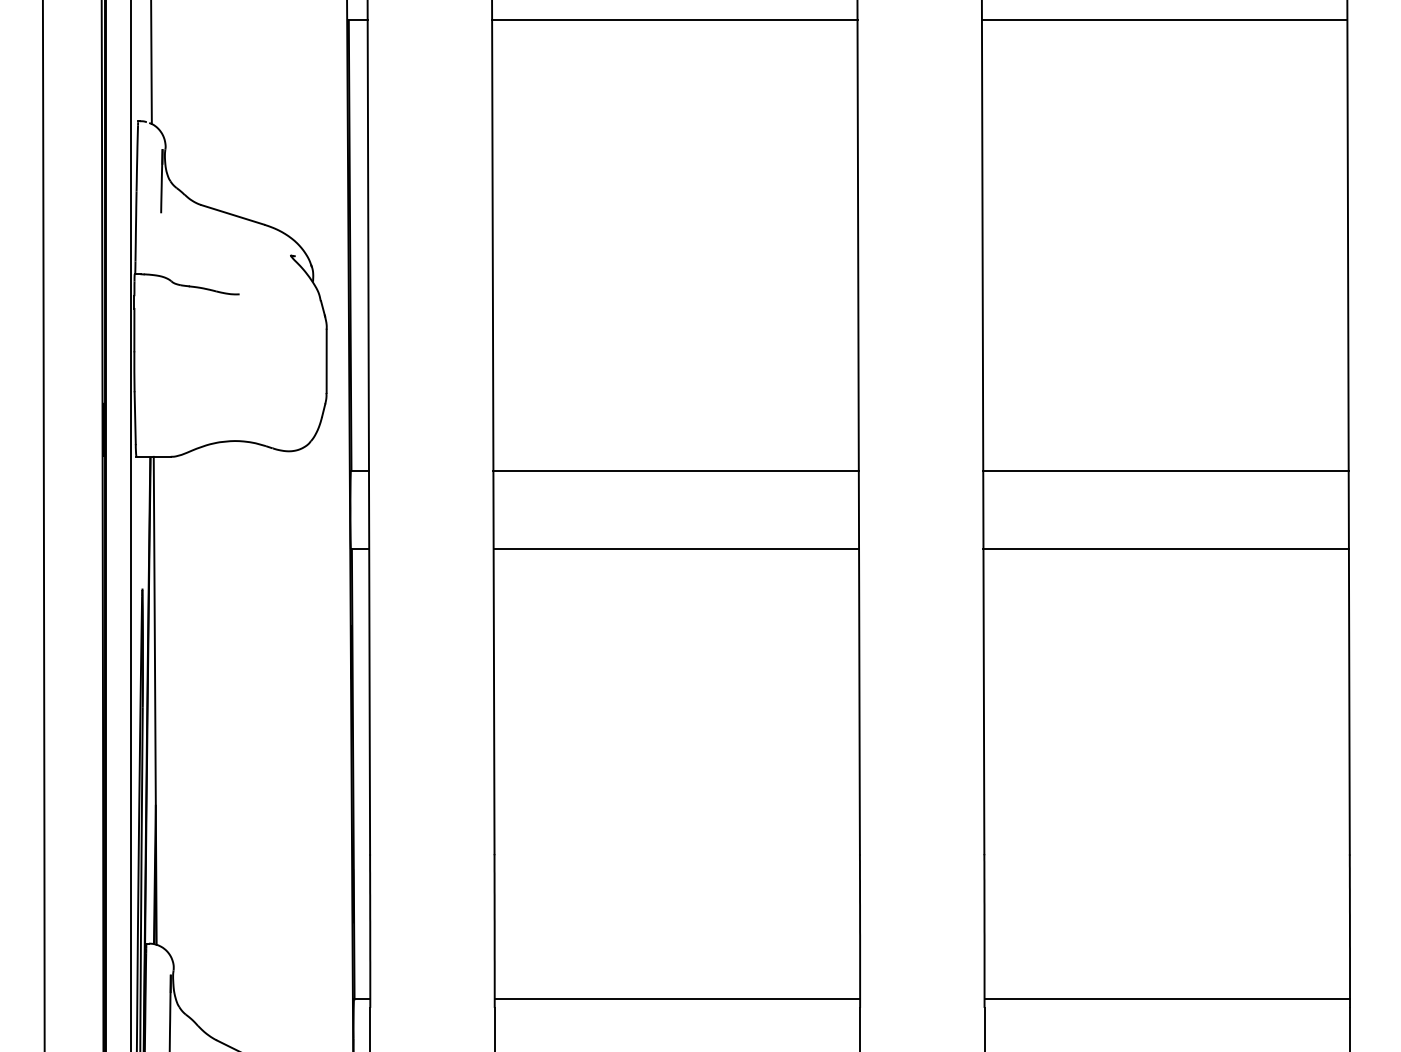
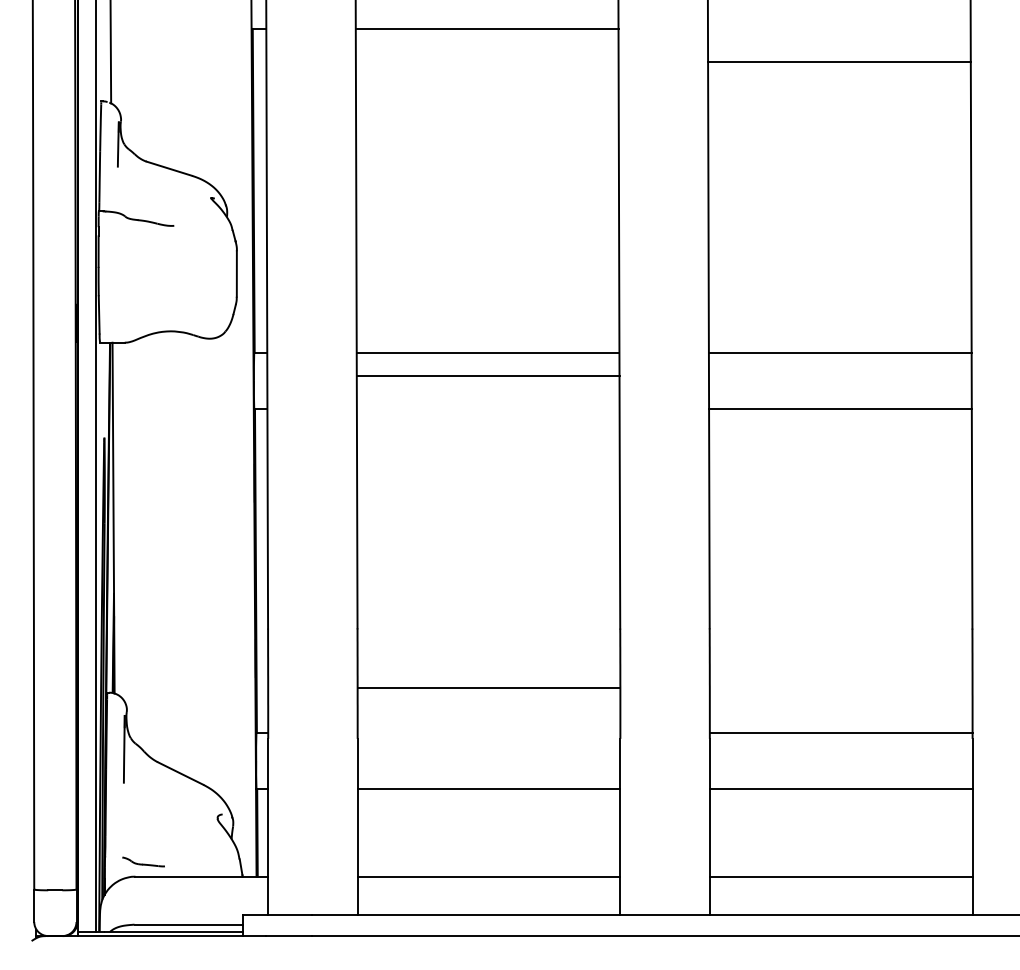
line: (1163, 19) -> (838, 61), moved
line: (675, 549) -> (487, 376), moved
line: (676, 999) -> (488, 687), moved

